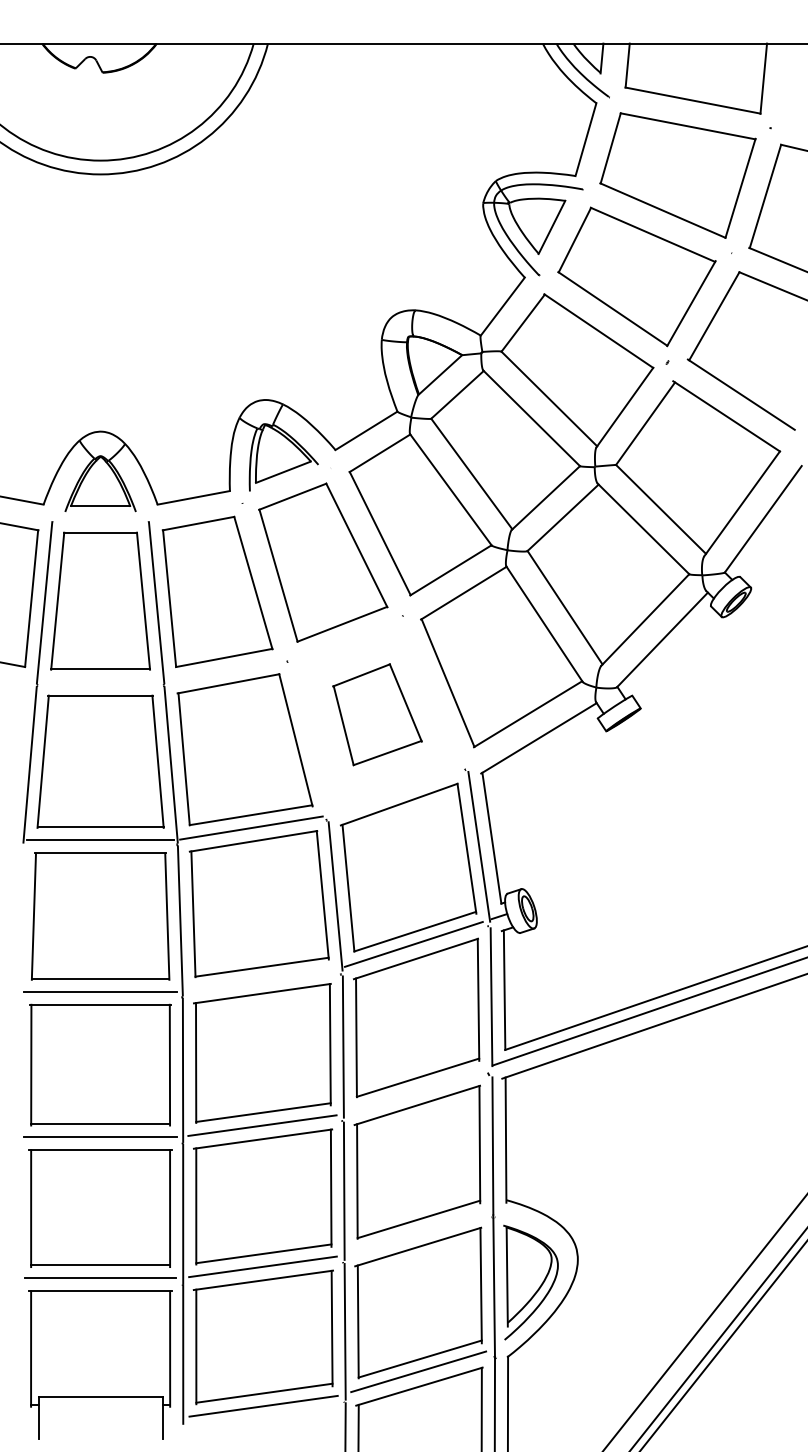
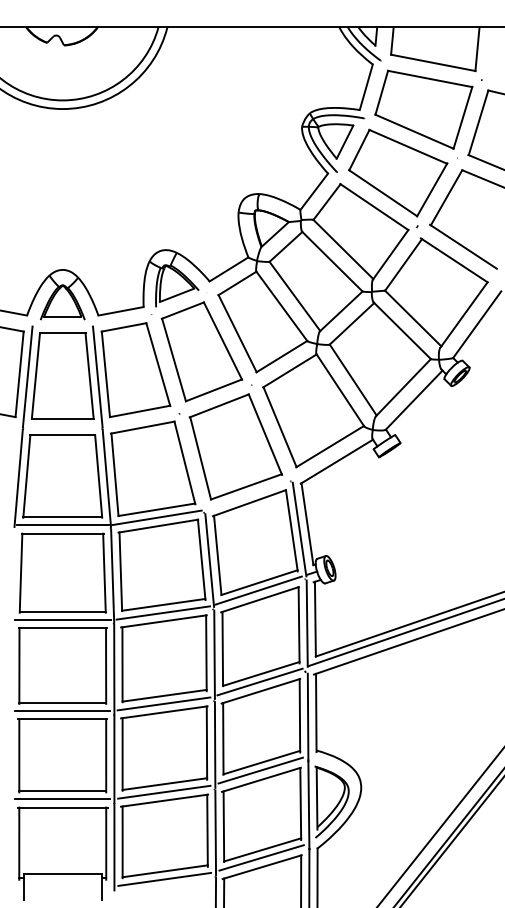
part: (376, 714) -> (235, 446), size x1.67
line: (261, 979) -> (163, 612), added
line: (415, 1089) -> (259, 681), added
line: (416, 1232) -> (260, 770), added

